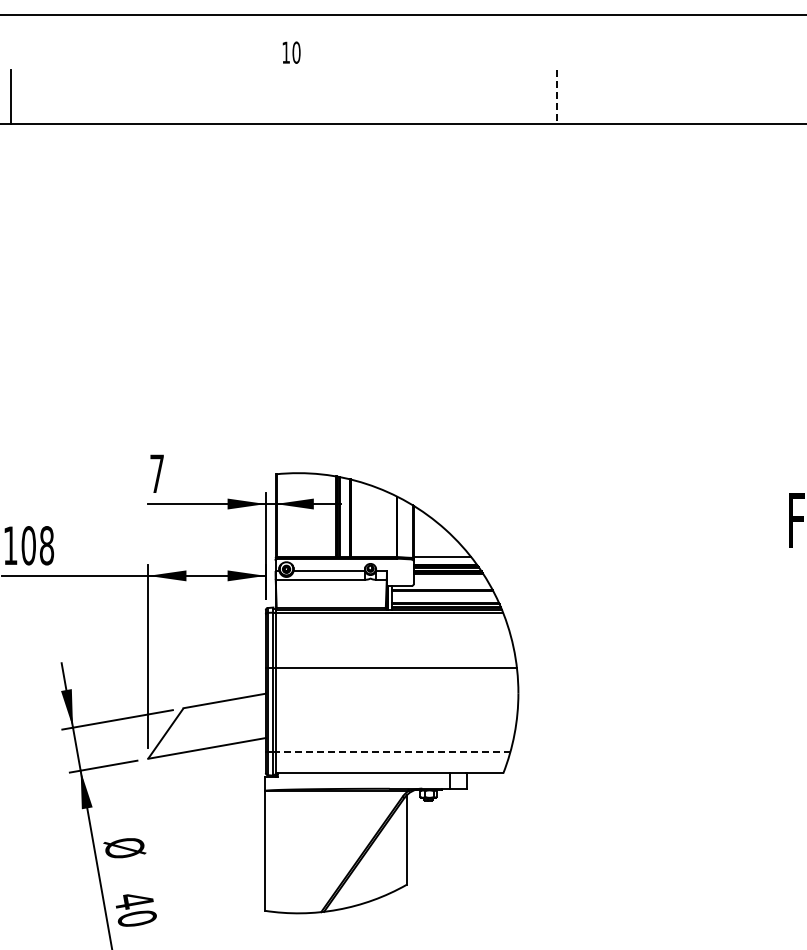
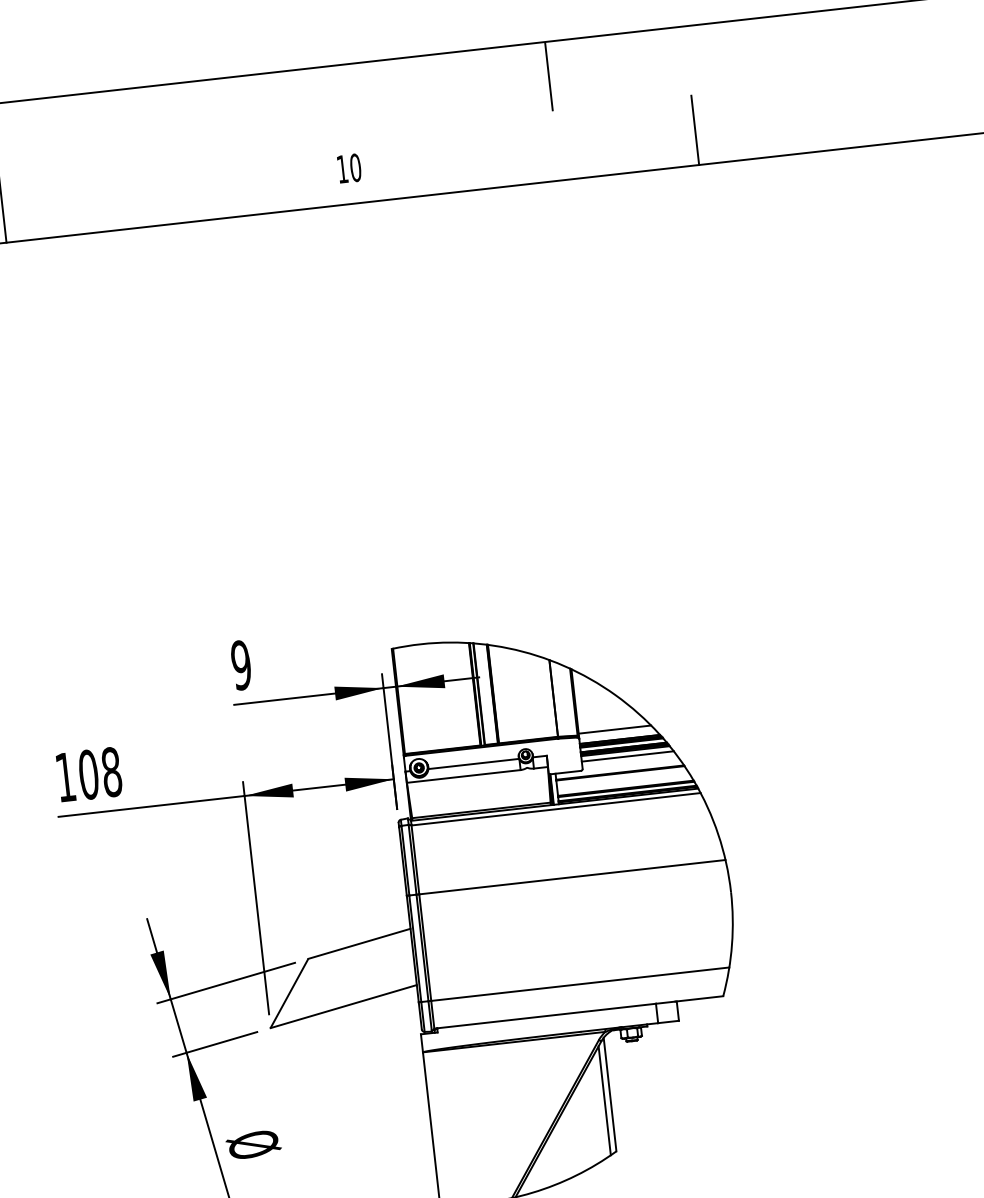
line: (447, 42) -> (548, 76), added
text: (291, 52) -> (349, 168), moved
line: (557, 97) -> (695, 130), dashed -> solid
text: (157, 473) -> (241, 664), 7 -> 9
line: (449, 578) -> (627, 756), added
line: (392, 751) -> (579, 984), dashed -> solid
line: (401, 844) -> (604, 1100), added

